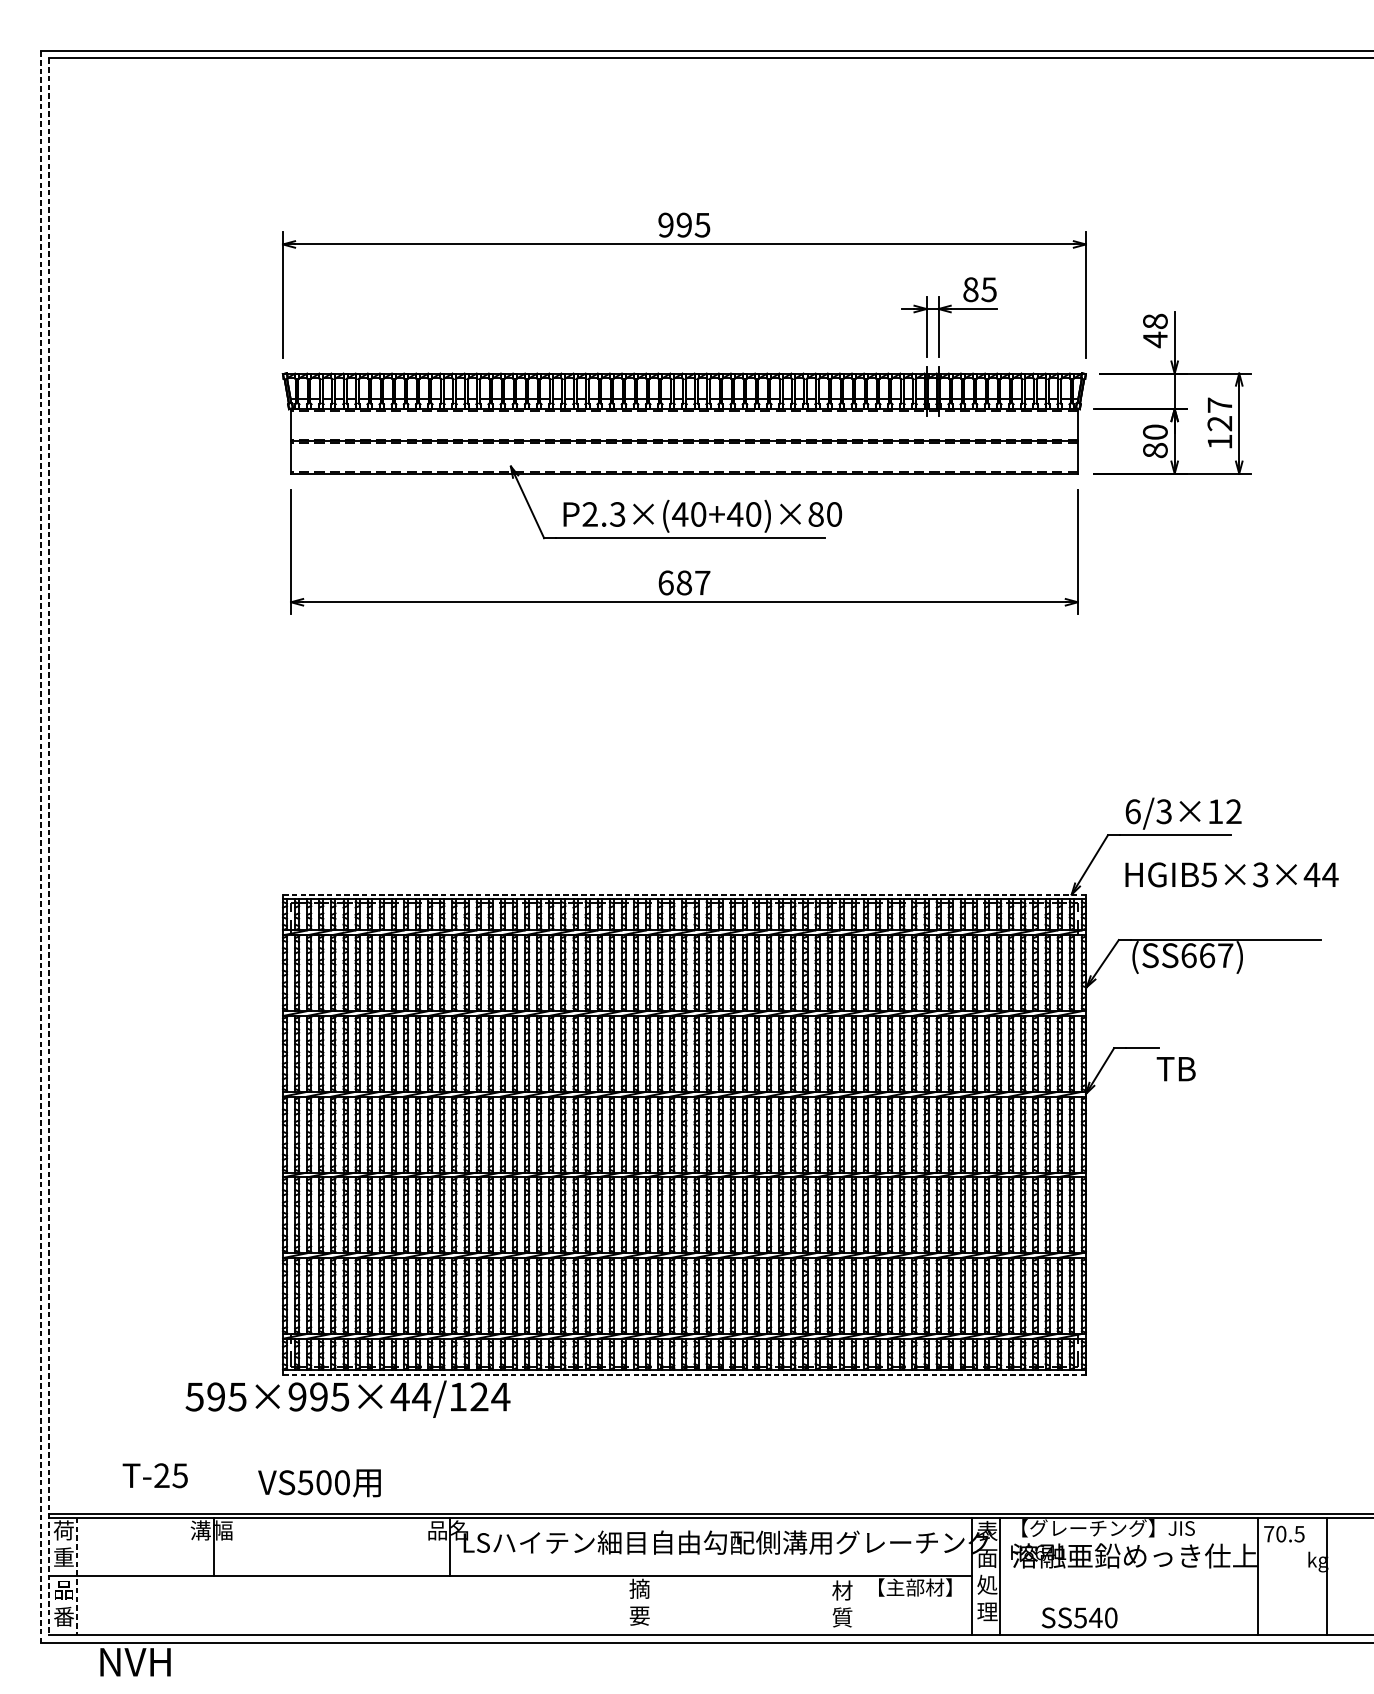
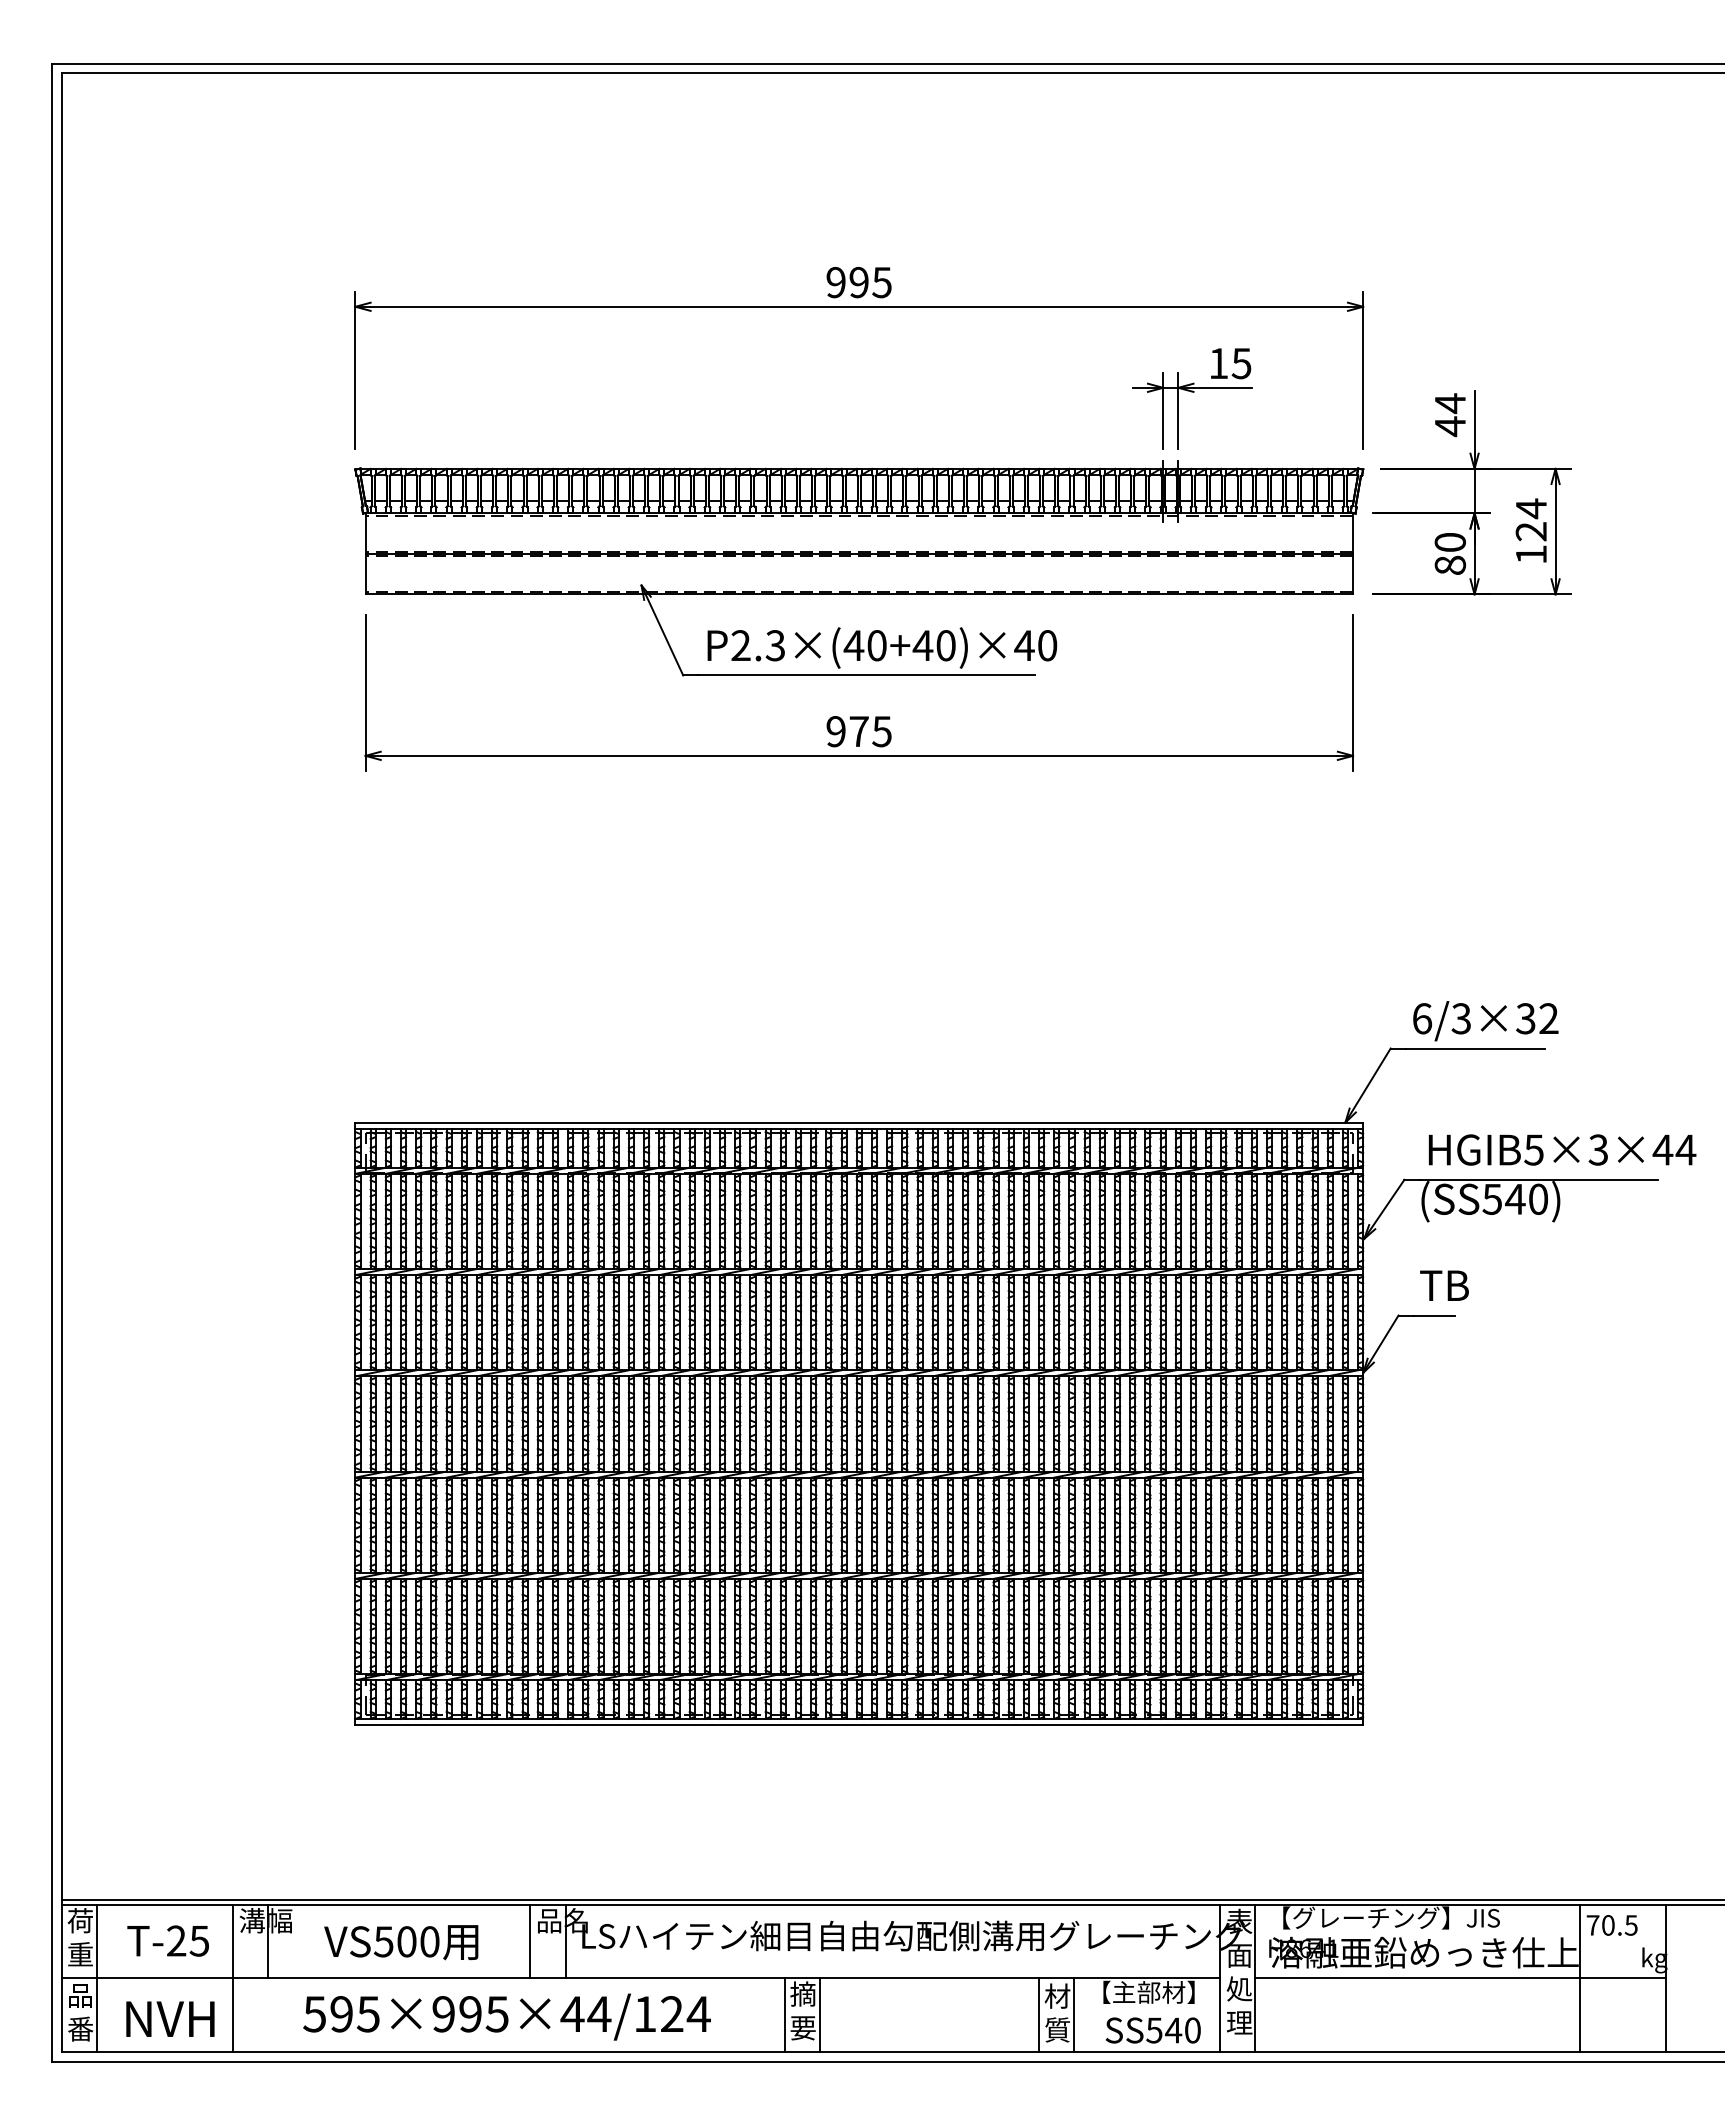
text: (970, 289) -> (1218, 363), 85 -> 15
text: (1155, 321) -> (1450, 403), 48 -> 44
text: (1220, 405) -> (1531, 508), 127 -> 124
text: (816, 514) -> (1024, 645), P2.3×(40+40)×80 -> P2.3×(40+40)×40
text: (683, 582) -> (858, 731), 687 -> 975
text: (1215, 811) -> (1525, 1018), 6/3×12 -> 6/3×32
line: (40, 846) -> (51, 1062), dashed -> solid
line: (48, 847) -> (61, 1063), dashed -> solid
text: (1232, 874) -> (1562, 1149), moved
line: (684, 894) -> (859, 1122), dashed -> solid
text: (1207, 954) -> (1515, 1198), (SS667) -> (SS540)
text: (1176, 1068) -> (1444, 1285), moved
line: (684, 1374) -> (859, 1725), dashed -> solid
text: (347, 1398) -> (506, 2016), moved
text: (154, 1475) -> (167, 1940), moved
text: (319, 1483) -> (401, 1942), moved
line: (422, 1546) -> (530, 1941), added
line: (77, 1576) -> (97, 1978), dashed -> solid
line: (185, 1576) -> (233, 1978), added
line: (1163, 1576) -> (1460, 1978), added
line: (624, 1605) -> (784, 2015), added
line: (653, 1605) -> (820, 2015), added
line: (828, 1605) -> (1039, 2015), added
line: (855, 1605) -> (1074, 2015), added
text: (1079, 1617) -> (1152, 2030), moved
text: (135, 1661) -> (170, 2018), moved

